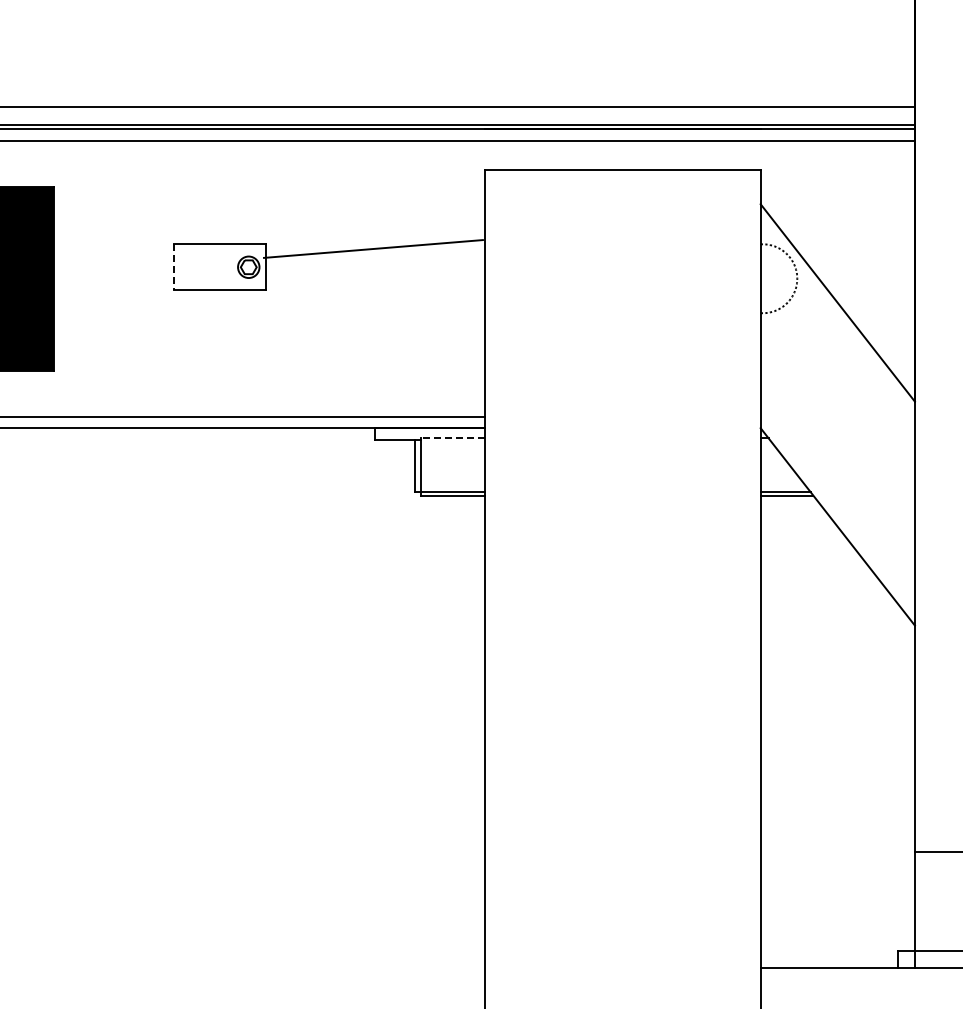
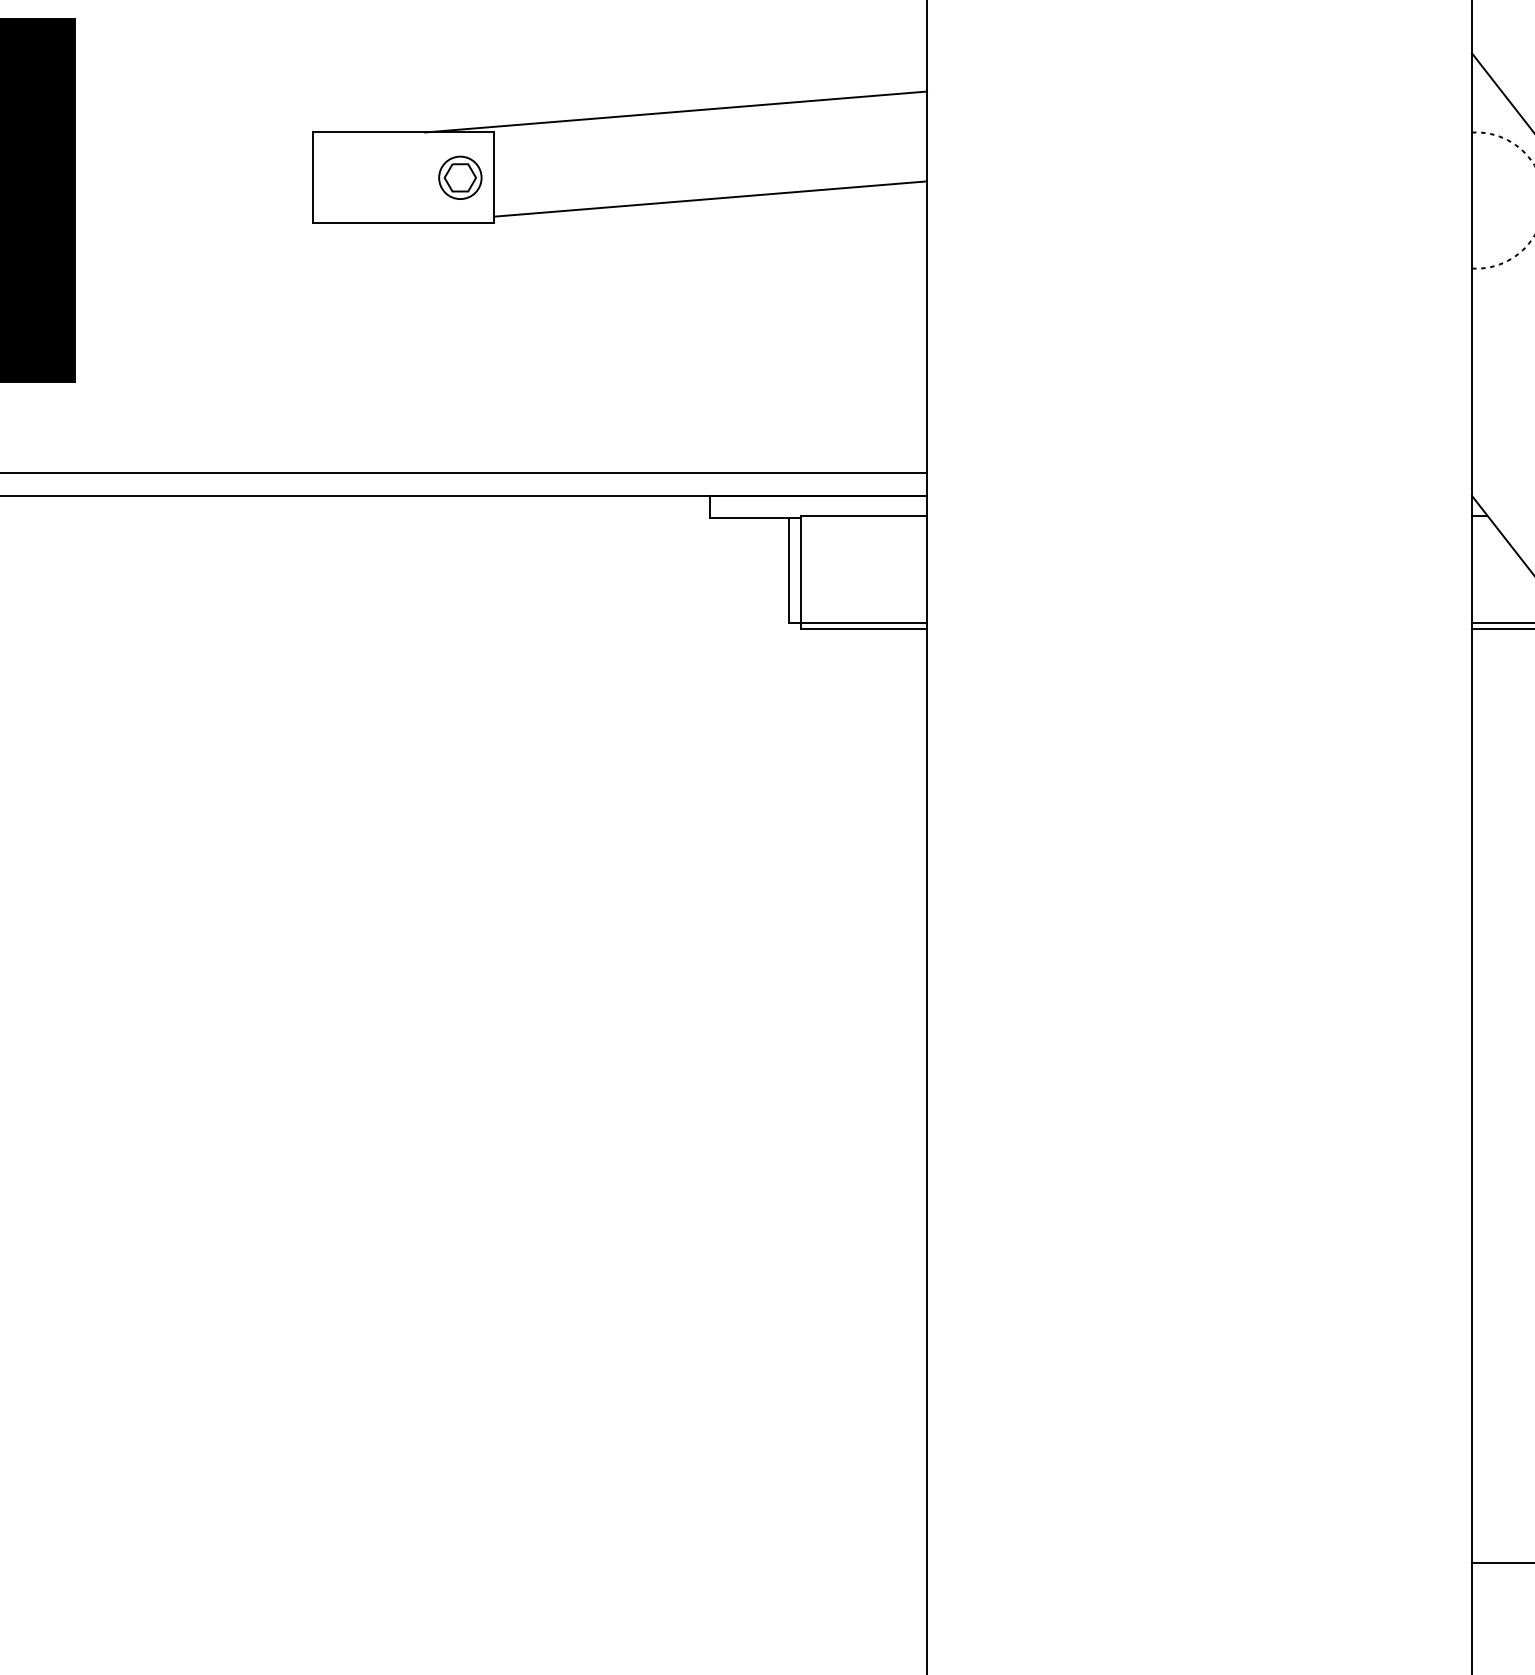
line: (357, 233) -> (675, 111), added
line: (373, 248) -> (710, 198), moved
line: (174, 267) -> (313, 178), dashed -> solid
line: (452, 438) -> (862, 516), dashed -> solid

